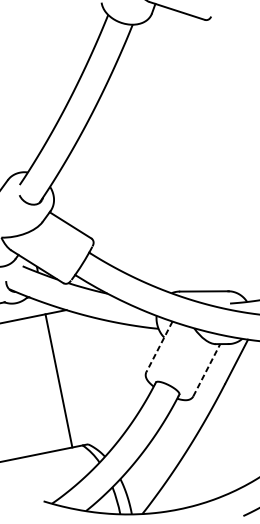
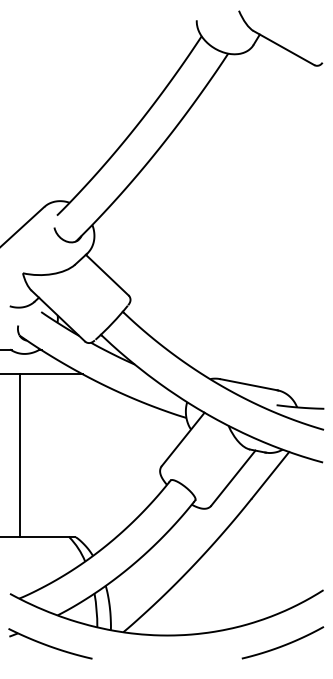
line: (158, 347) -> (182, 439), dashed -> solid
line: (206, 369) -> (233, 477), dashed -> solid
line: (58, 380) -> (19, 455), moved

